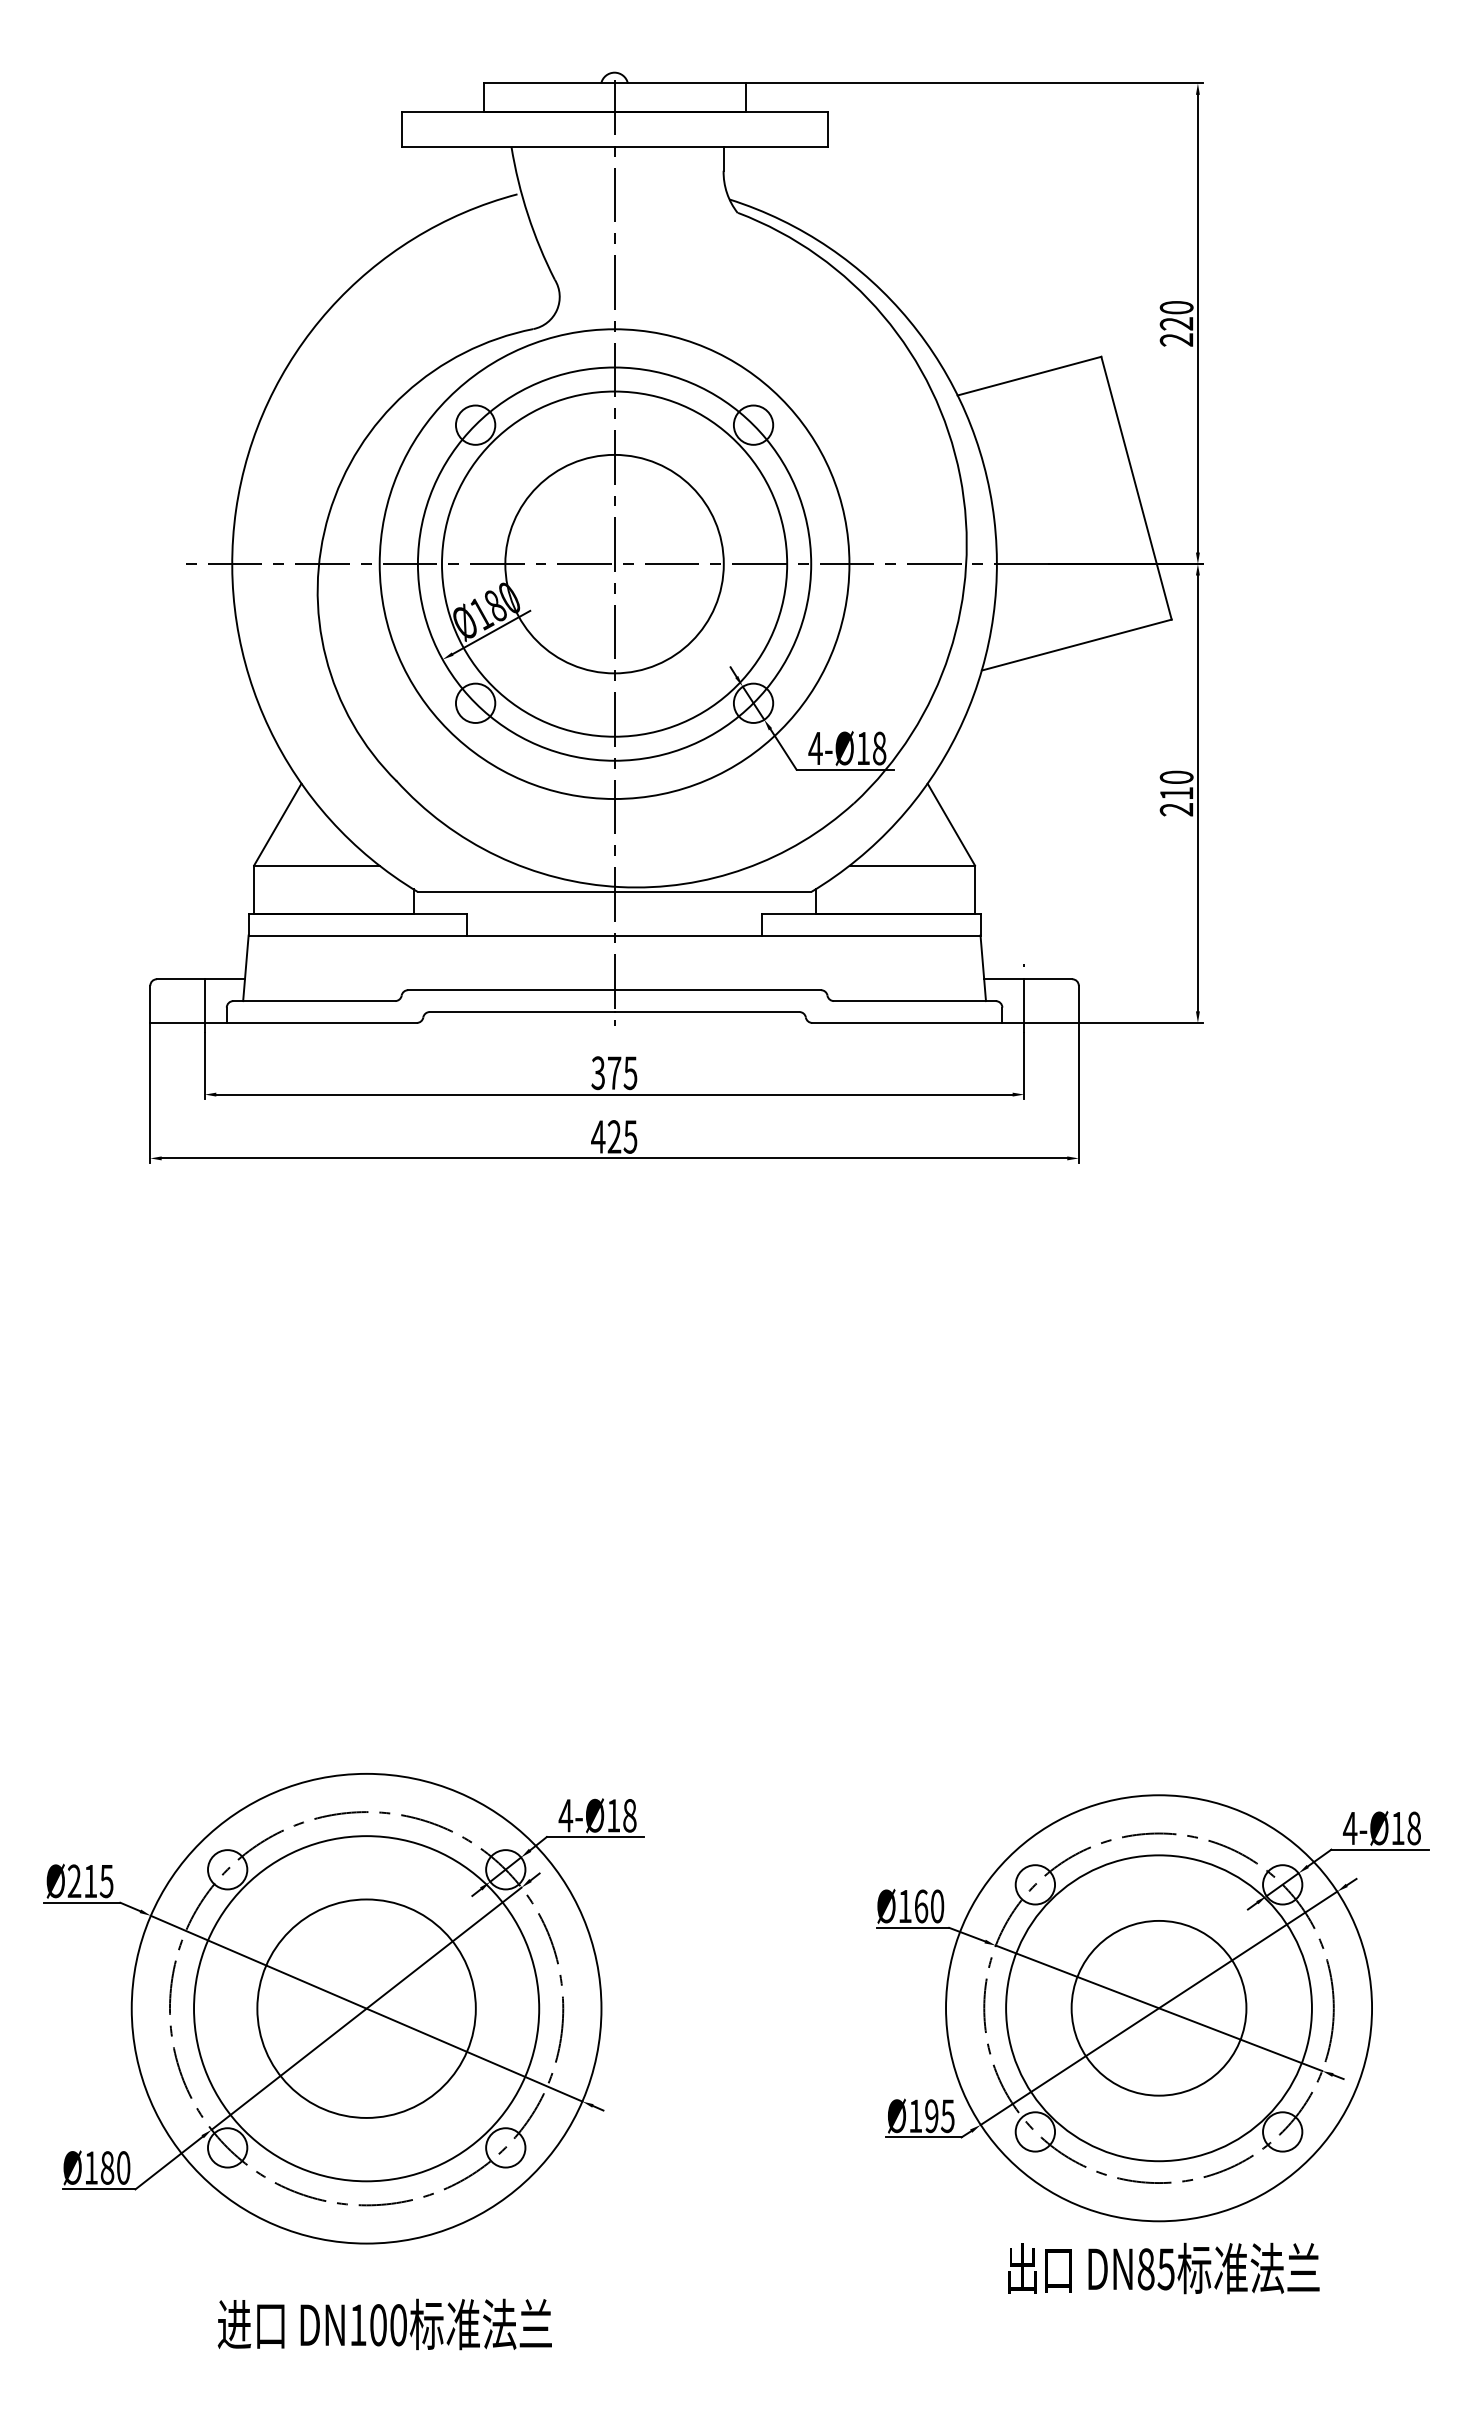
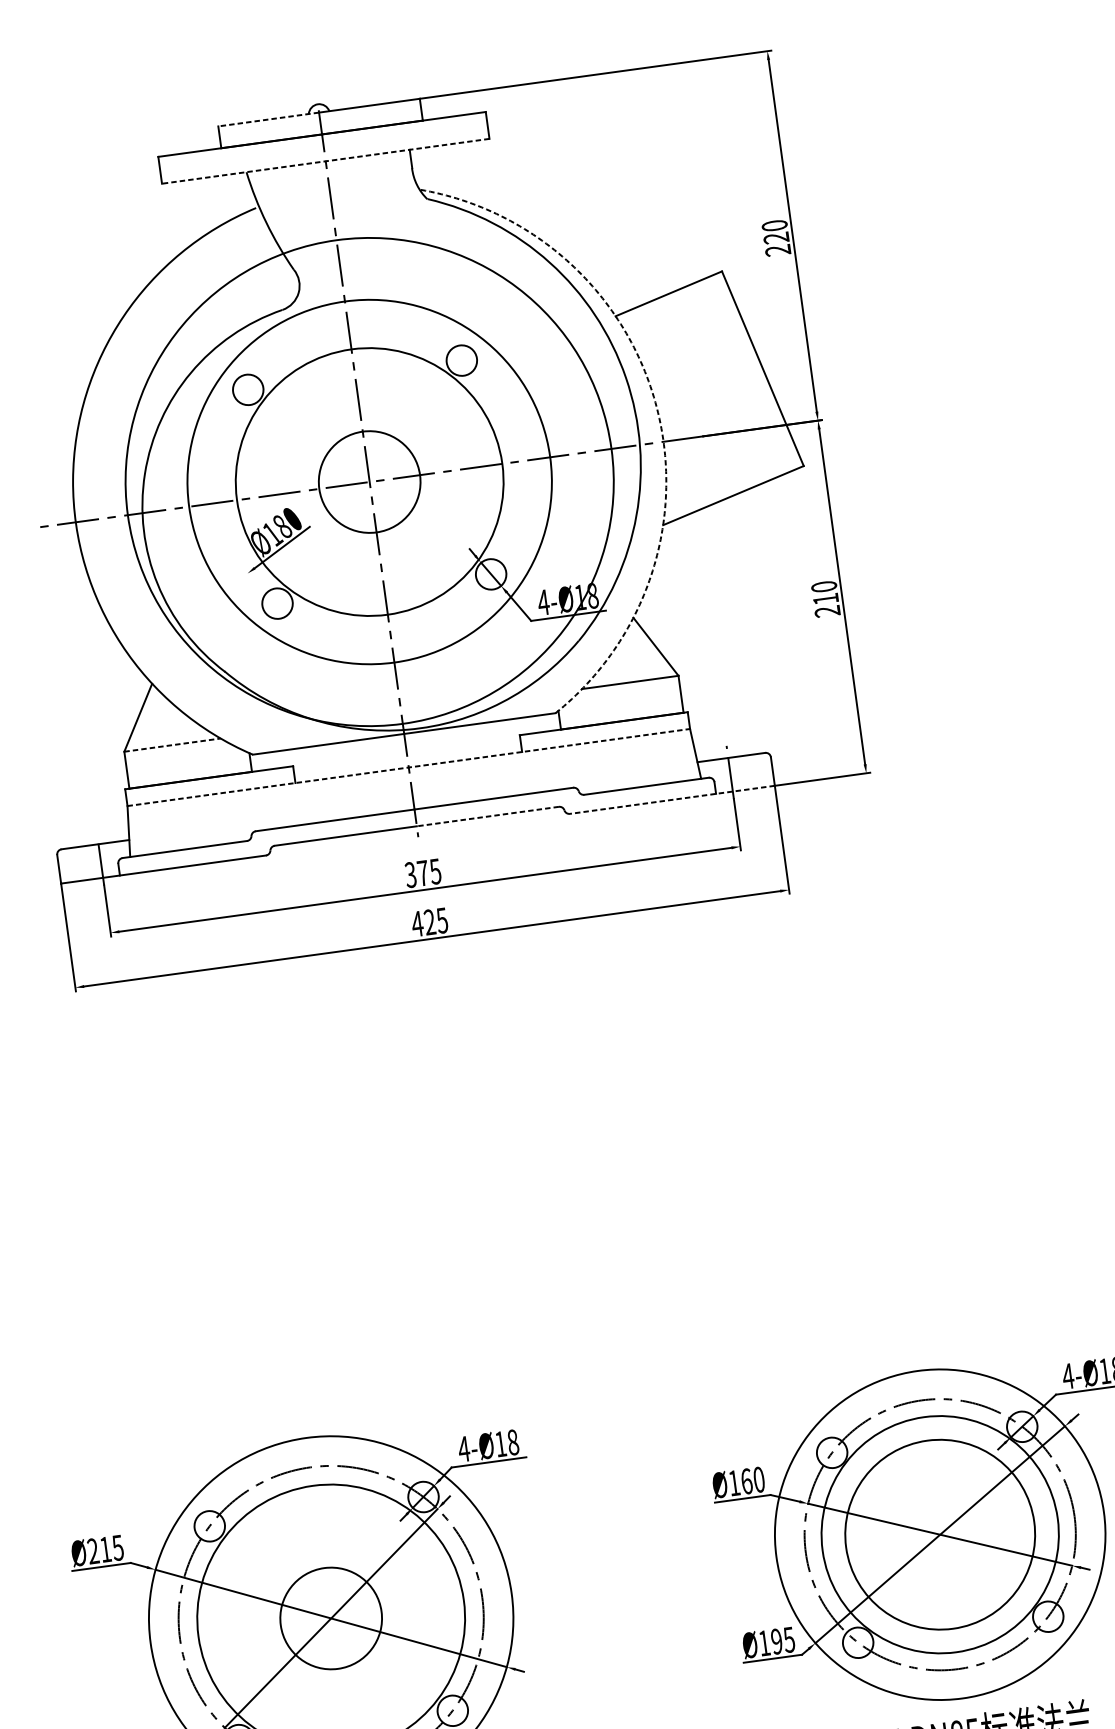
line: (549, 83) -> (269, 119), solid -> dashed
line: (614, 146) -> (325, 161), solid -> dashed
arc: (994, 519) -> (657, 407), solid -> dashed
circle: (614, 563) -> (369, 481), size x0.6
circle: (614, 563) -> (369, 481), size x1.6
line: (316, 865) -> (172, 745), solid -> dashed
line: (614, 935) -> (408, 767), solid -> dashed
line: (706, 1012) -> (487, 816), solid -> dashed
line: (945, 1022) -> (672, 799), solid -> dashed
circle: (1158, 2007) -> (939, 1534), size x1.4
circle: (366, 2008) -> (331, 1618), size x0.6

